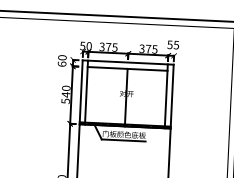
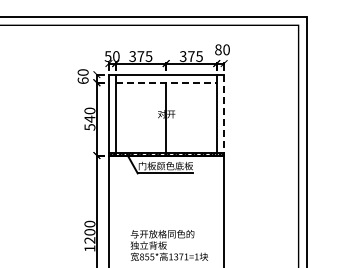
text: (173, 44) -> (222, 49), 55 -> 80
line: (127, 68) -> (166, 82), solid -> dashed
line: (172, 96) -> (224, 115), solid -> dashed

